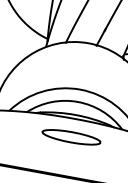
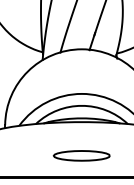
part: (71, 136) -> (81, 155), moved

